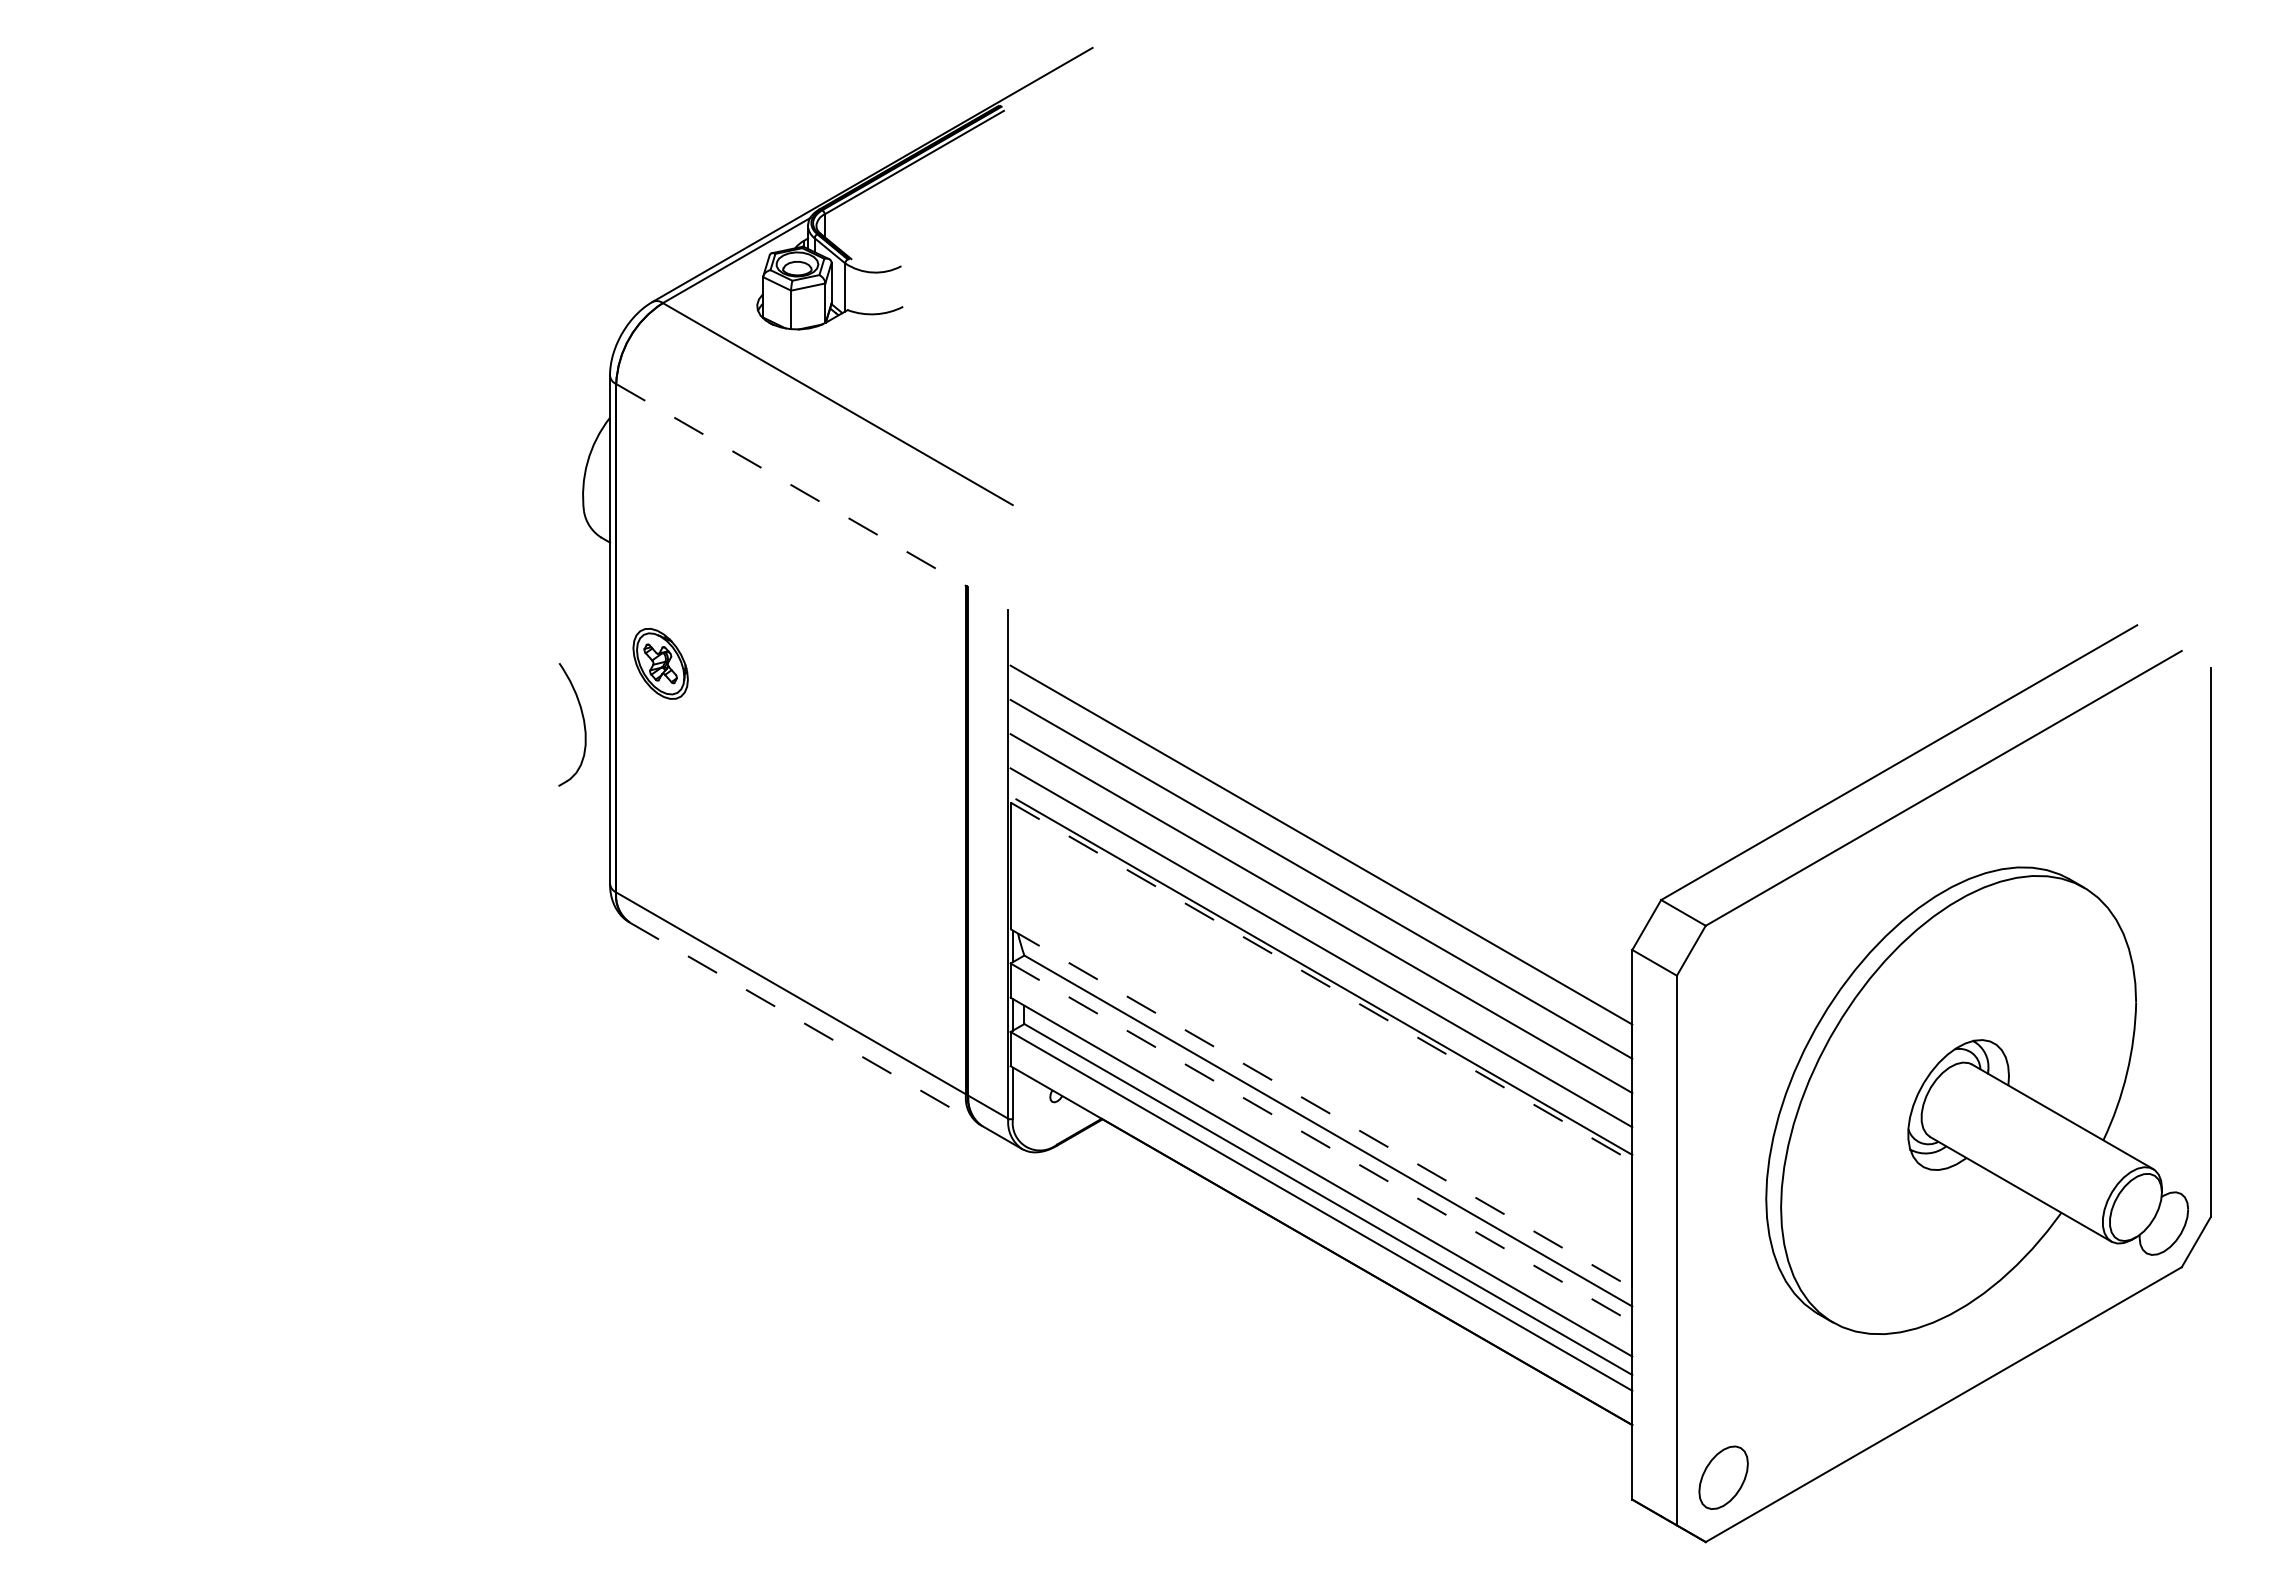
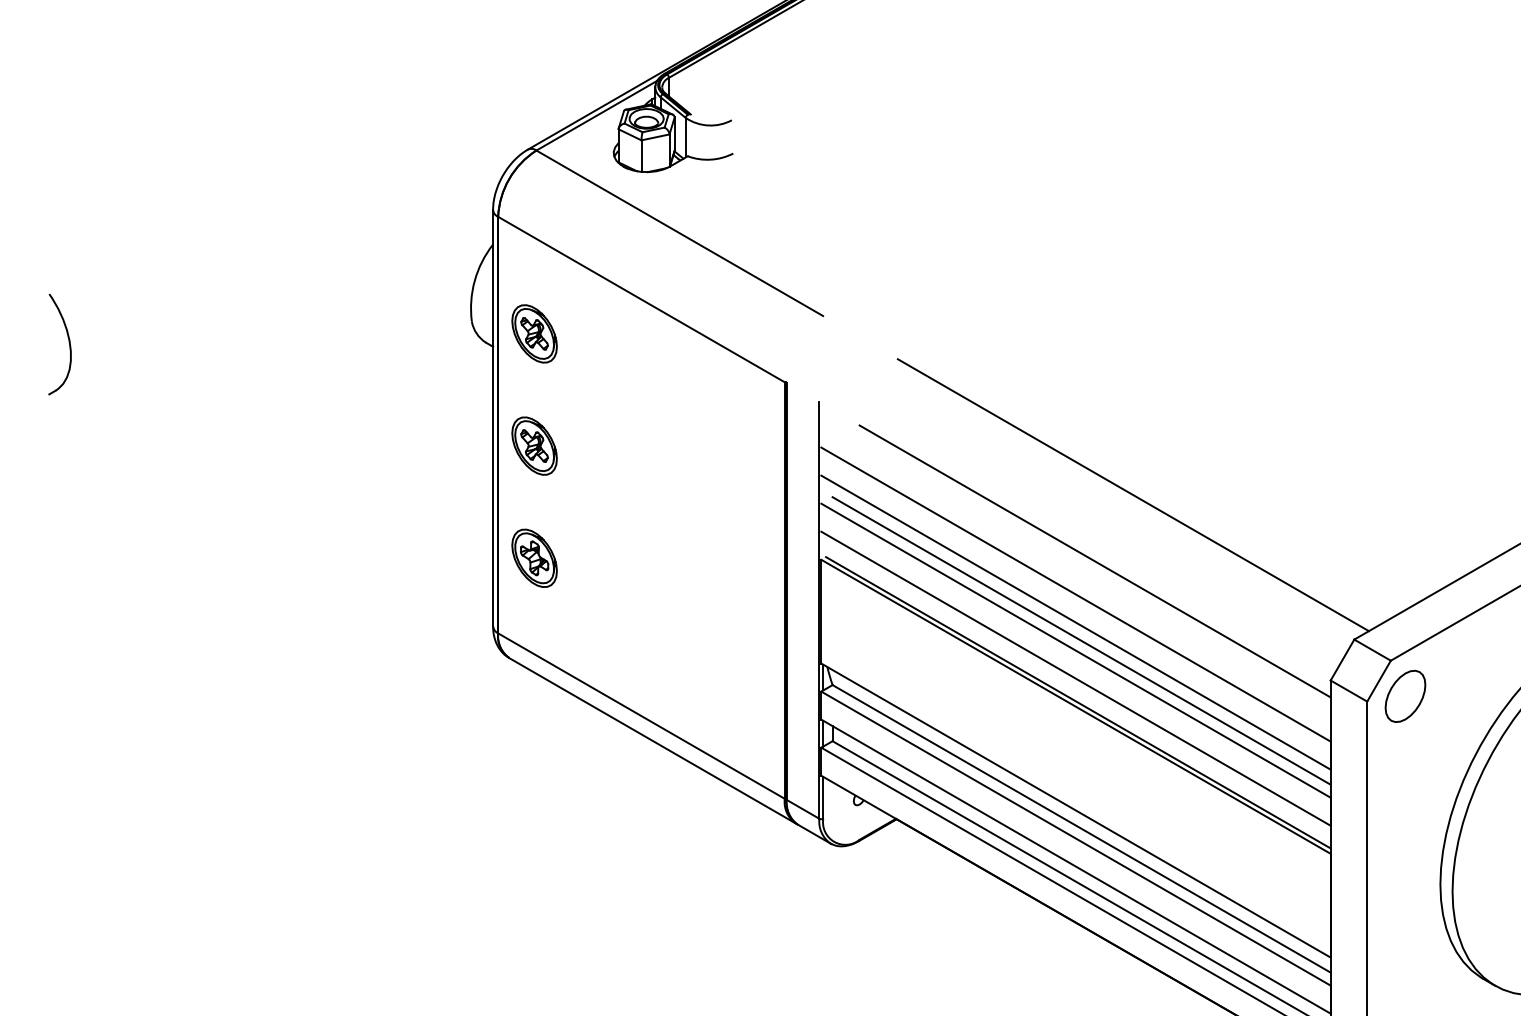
line: (791, 485) -> (641, 299), dashed -> solid
part: (660, 526) -> (534, 333), added
line: (1391, 723) -> (1133, 494), added
part: (583, 724) -> (69, 344), moved
part: (660, 800) -> (534, 558), added
line: (1344, 804) -> (1094, 561), added
line: (1328, 901) -> (1081, 640), added
part: (1723, 969) -> (1405, 696), added
line: (1321, 982) -> (1076, 707), dashed -> solid
line: (804, 1023) -> (652, 740), dashed -> solid
line: (1321, 1108) -> (1076, 810), dashed -> solid
line: (1321, 1142) -> (1076, 838), dashed -> solid

